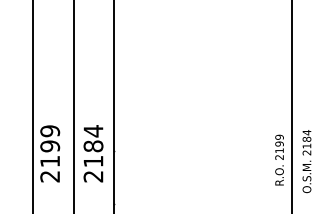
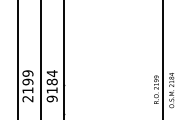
text: (92, 175) -> (51, 98), 2184 -> 9184

